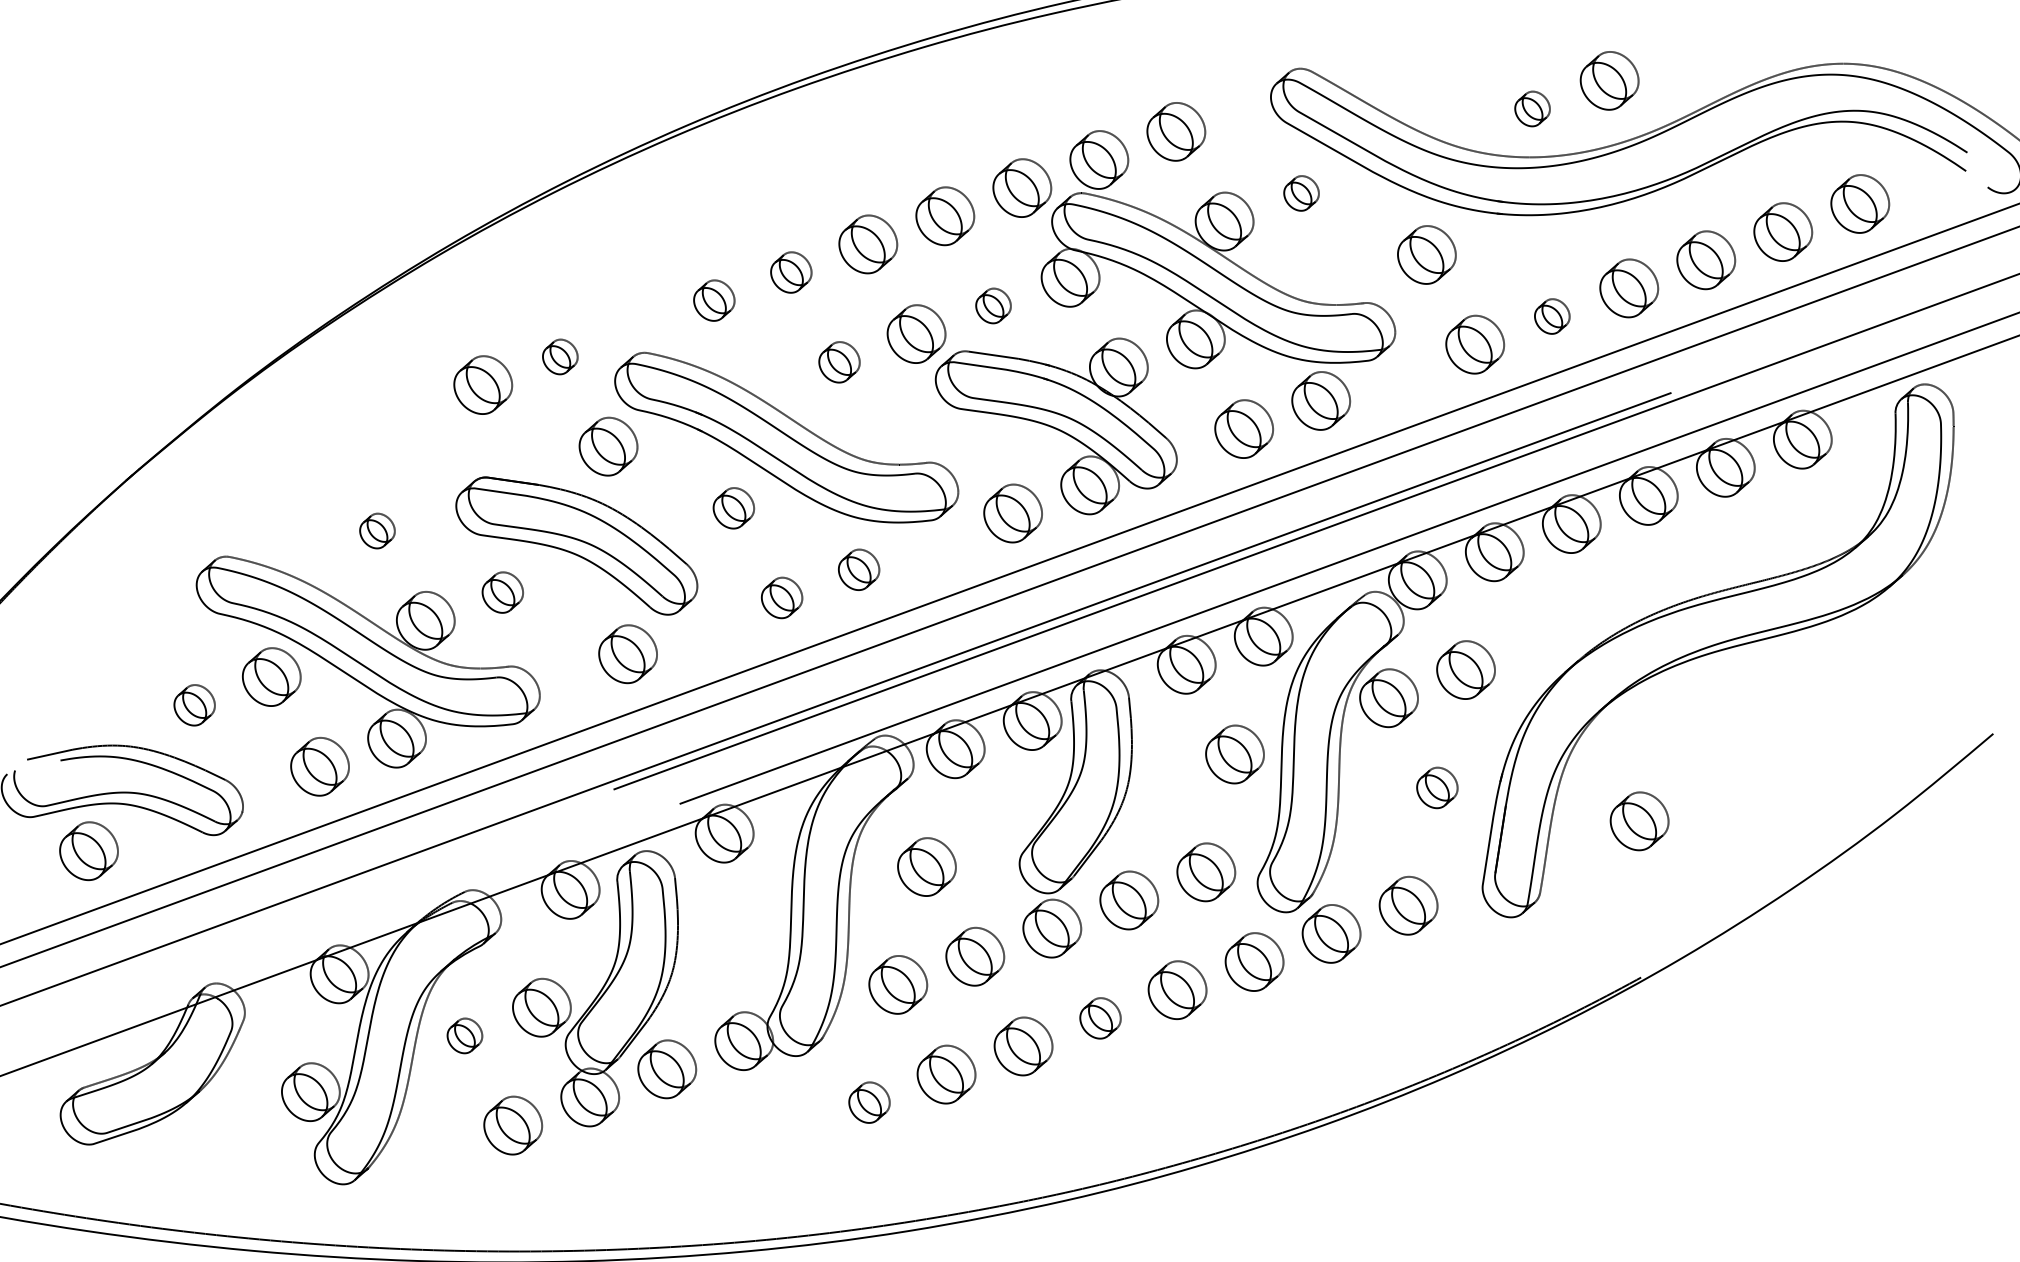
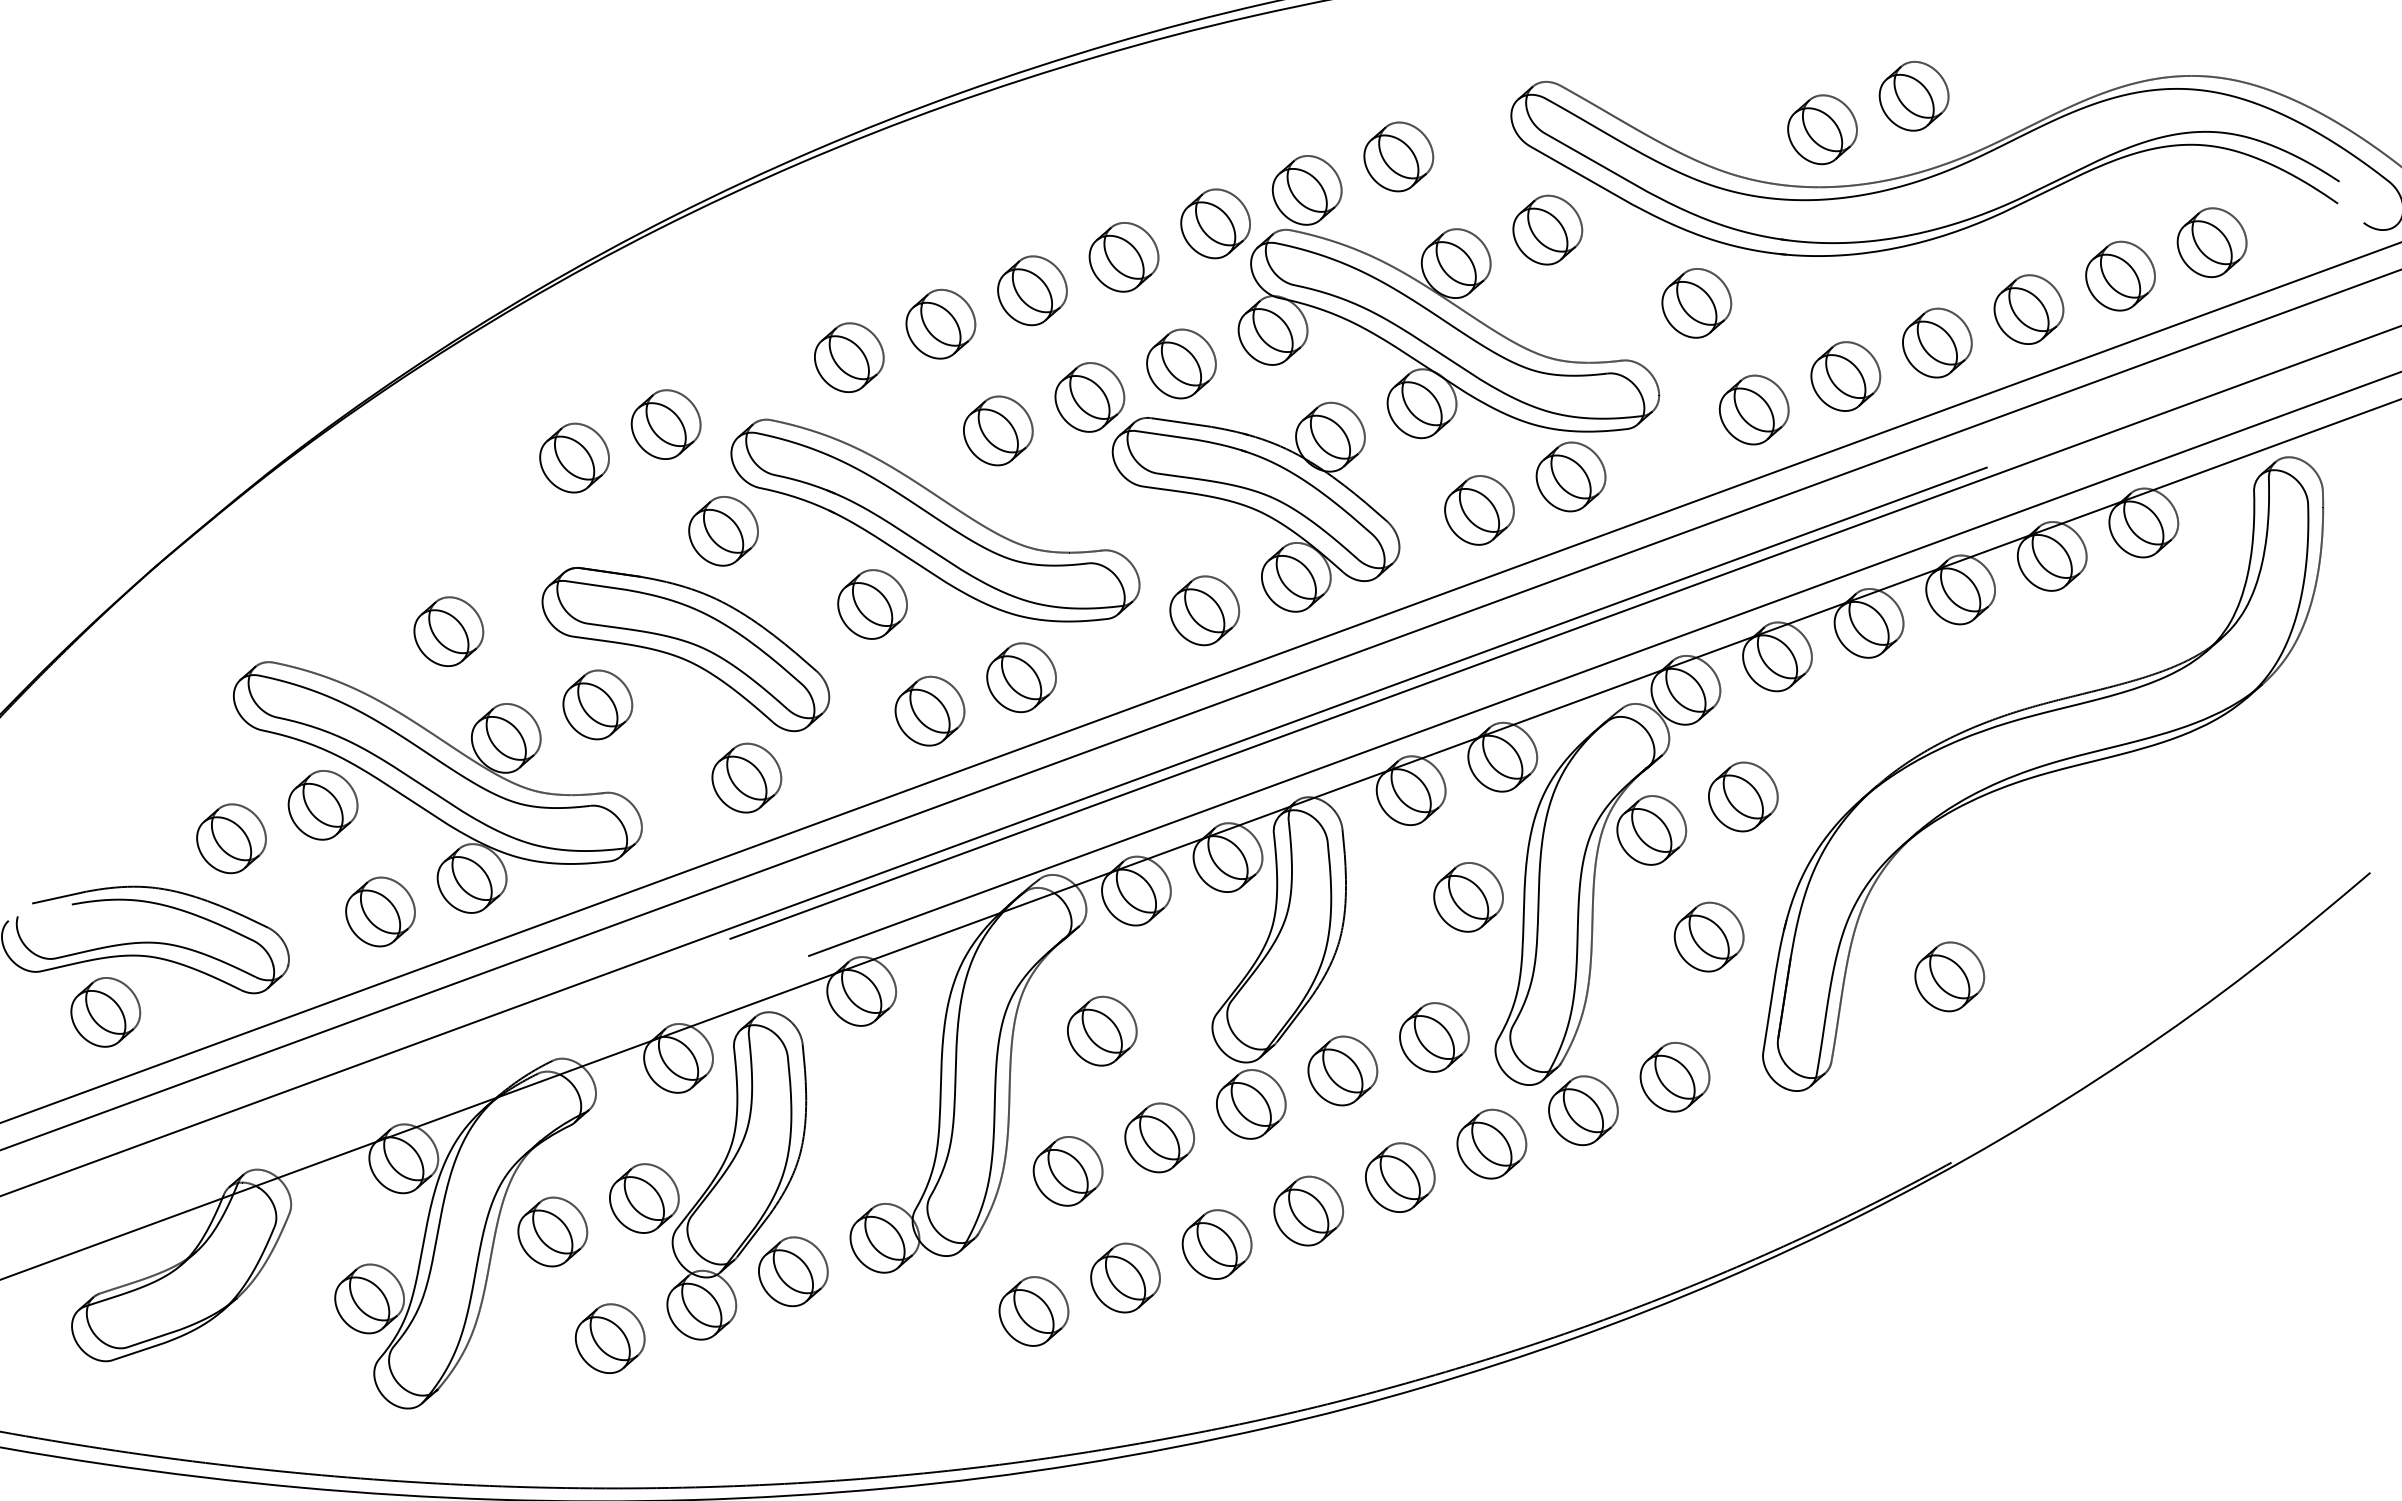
part: (1532, 108) -> (1822, 129), size x1.67
part: (1301, 193) -> (1547, 230), size x1.67
part: (791, 272) -> (941, 324), size x1.43
part: (714, 300) -> (849, 357), size x1.43
part: (993, 305) -> (1181, 363), size x1.67
part: (1552, 316) -> (1846, 376), size x1.67
part: (560, 356) -> (666, 424), size x1.67
part: (839, 362) -> (998, 431), size x1.43
part: (733, 508) -> (872, 604), size x1.43
part: (377, 530) -> (448, 630), size x1.67
part: (858, 569) -> (1020, 677), size x1.43
part: (502, 592) -> (597, 704), size x1.43
part: (781, 597) -> (929, 710), size x1.43
part: (194, 705) -> (231, 839), size x1.43
part: (1437, 787) -> (1709, 936), size x1.43
part: (1100, 1018) -> (1308, 1211), size x1.43
part: (464, 1035) -> (552, 1231), size x1.67
part: (869, 1102) -> (1033, 1311), size x1.43

